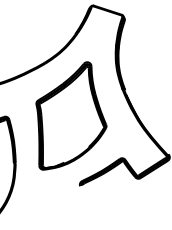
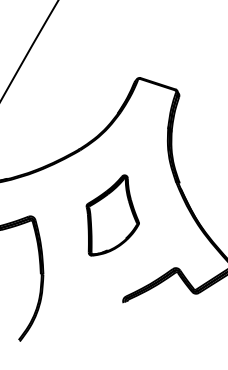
part: (71, 115) -> (112, 215), size x0.6

